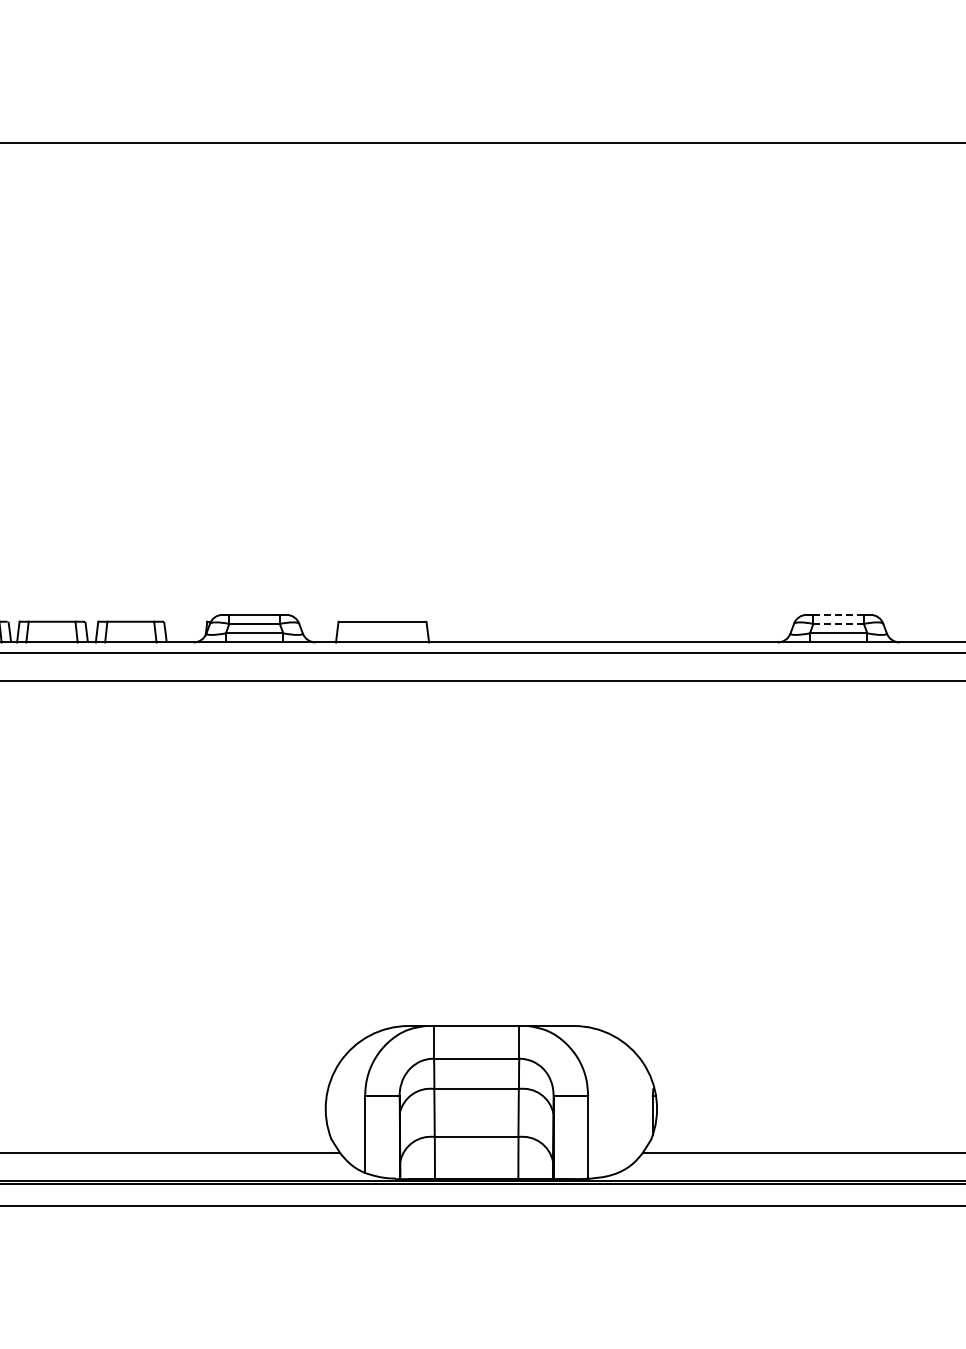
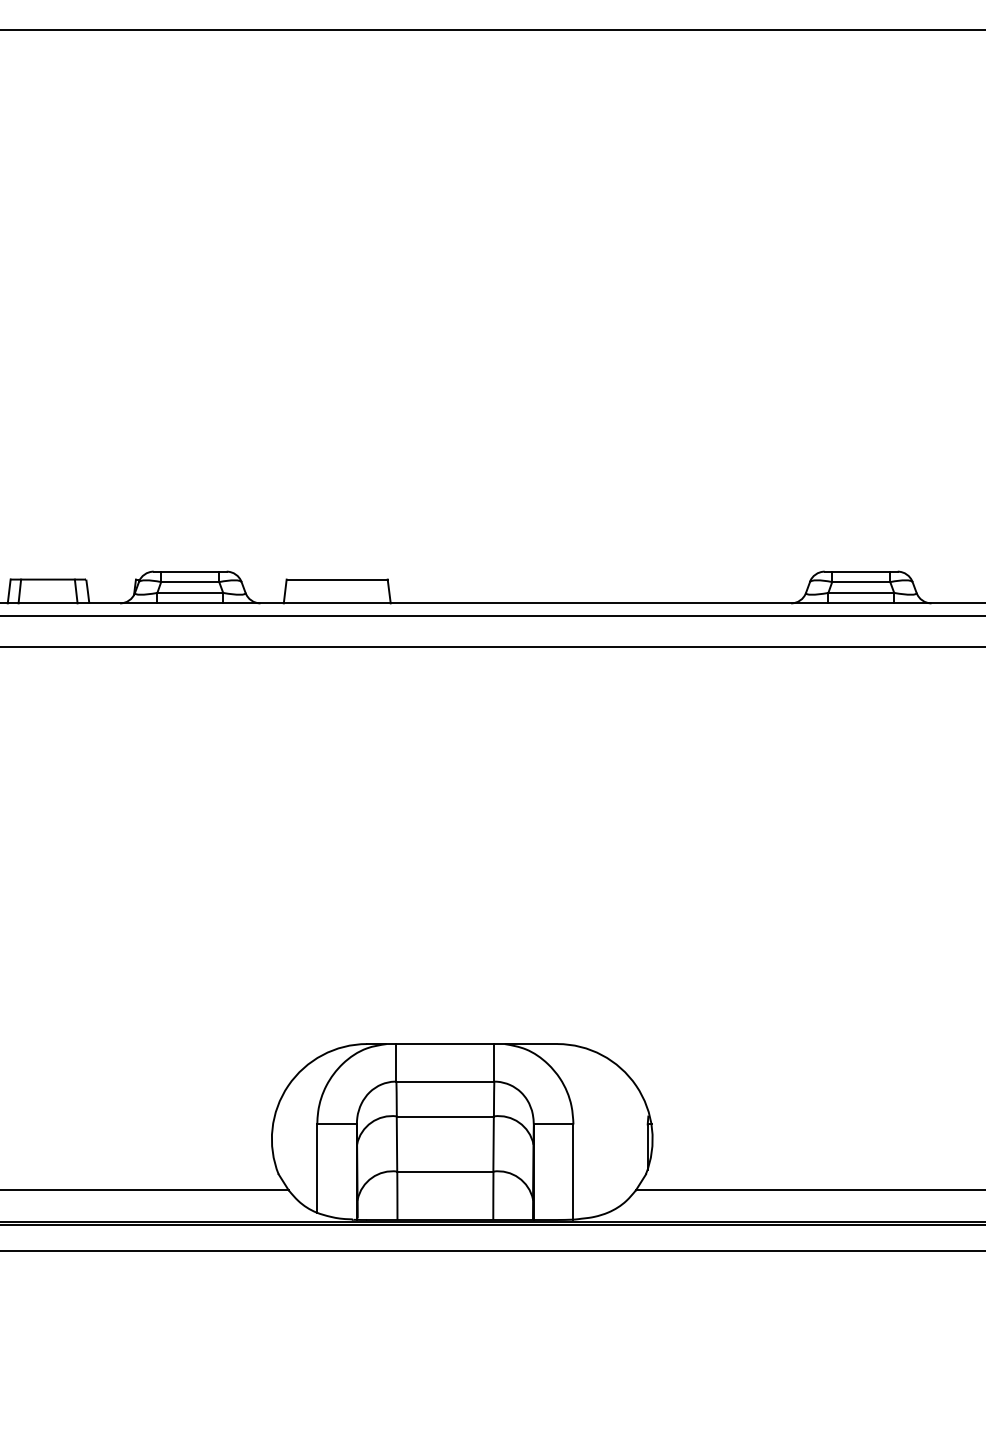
line: (839, 614) -> (862, 571), dashed -> solid
line: (838, 623) -> (861, 581), dashed -> solid

